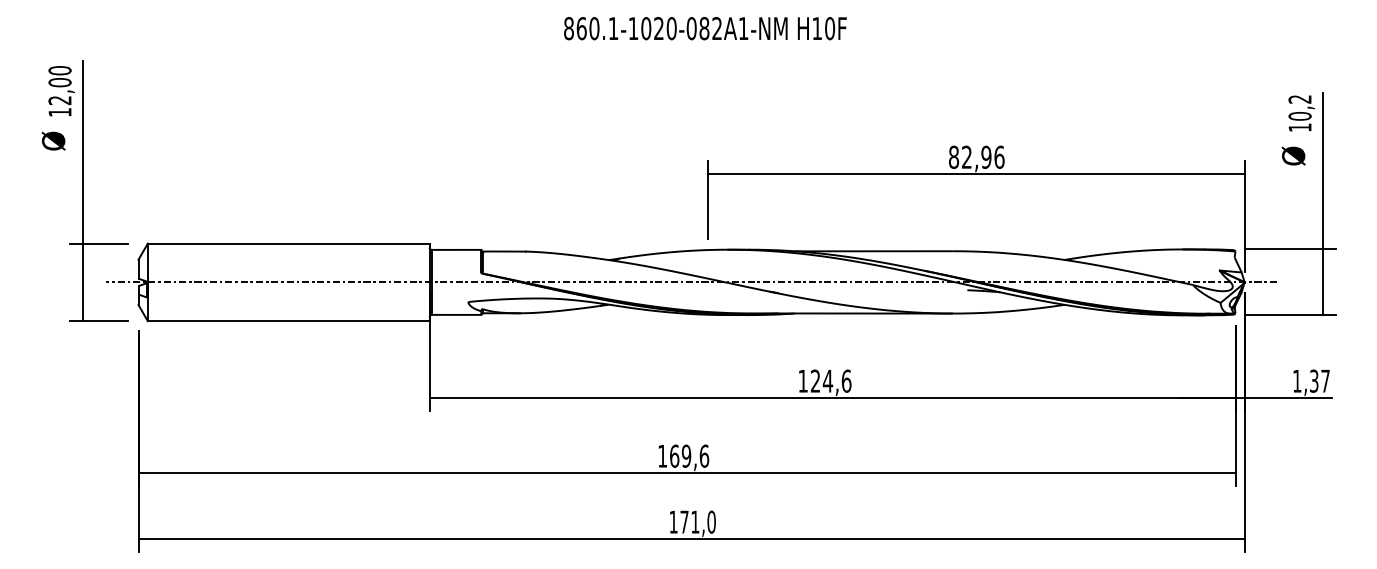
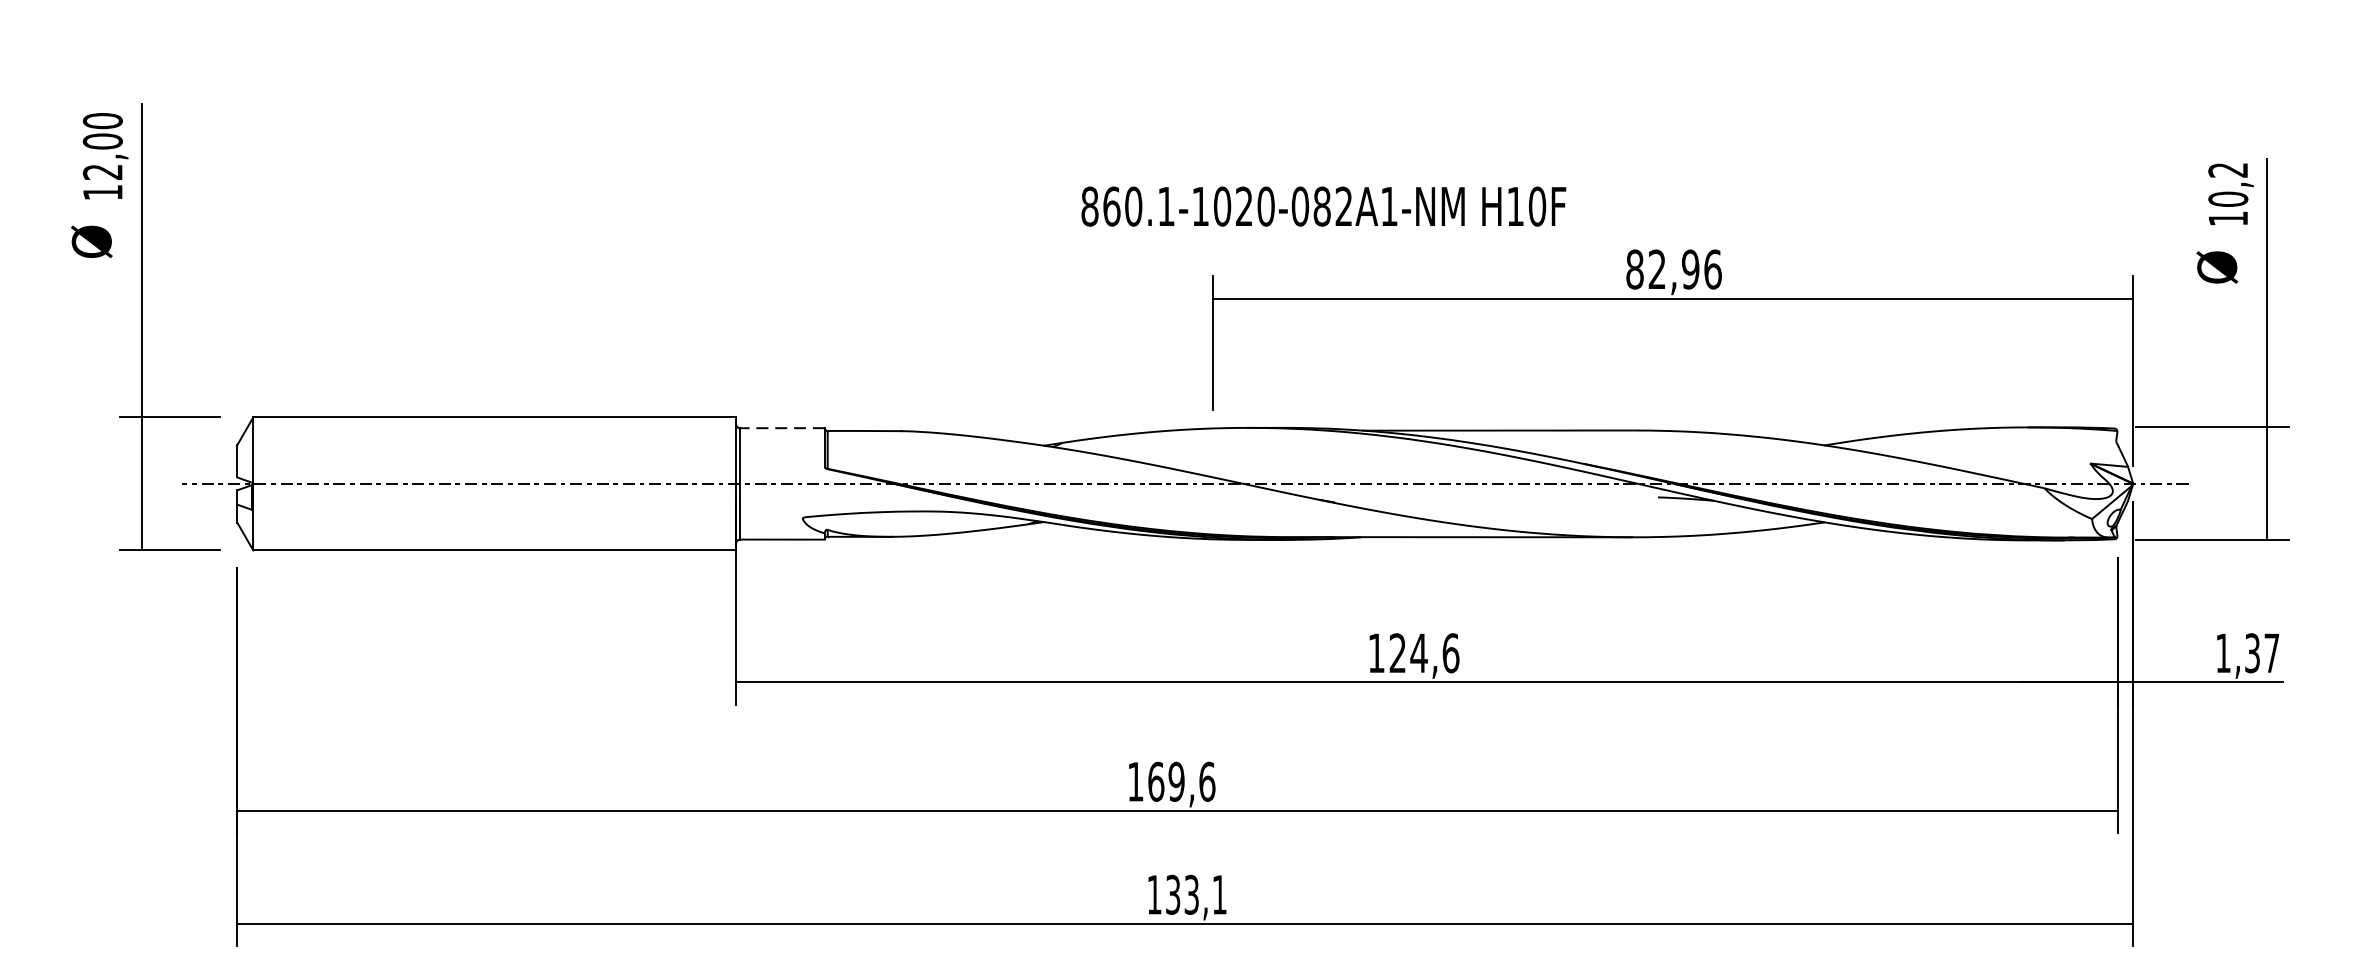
text: (705, 28) -> (1323, 206), moved
line: (456, 249) -> (782, 427), solid -> dashed
text: (697, 521) -> (1195, 893), 171,0 -> 133,1

